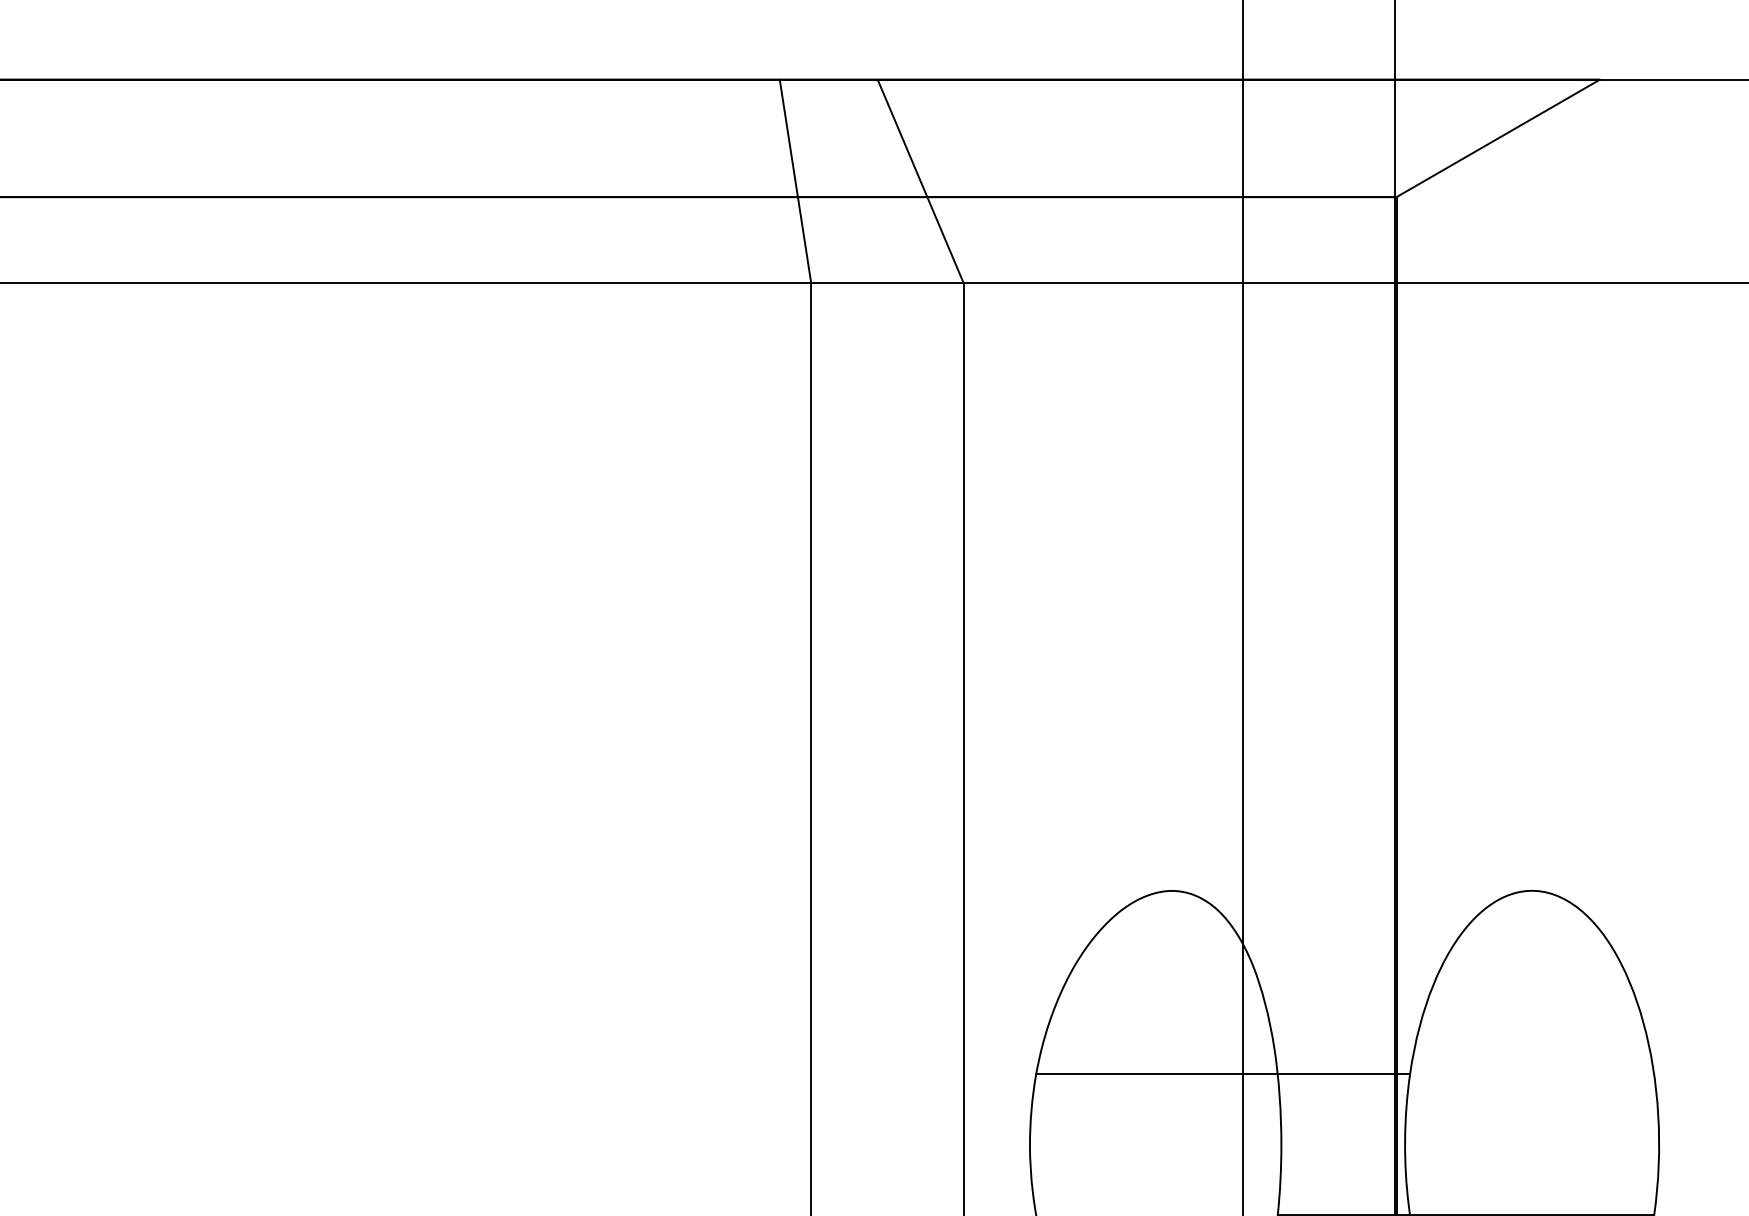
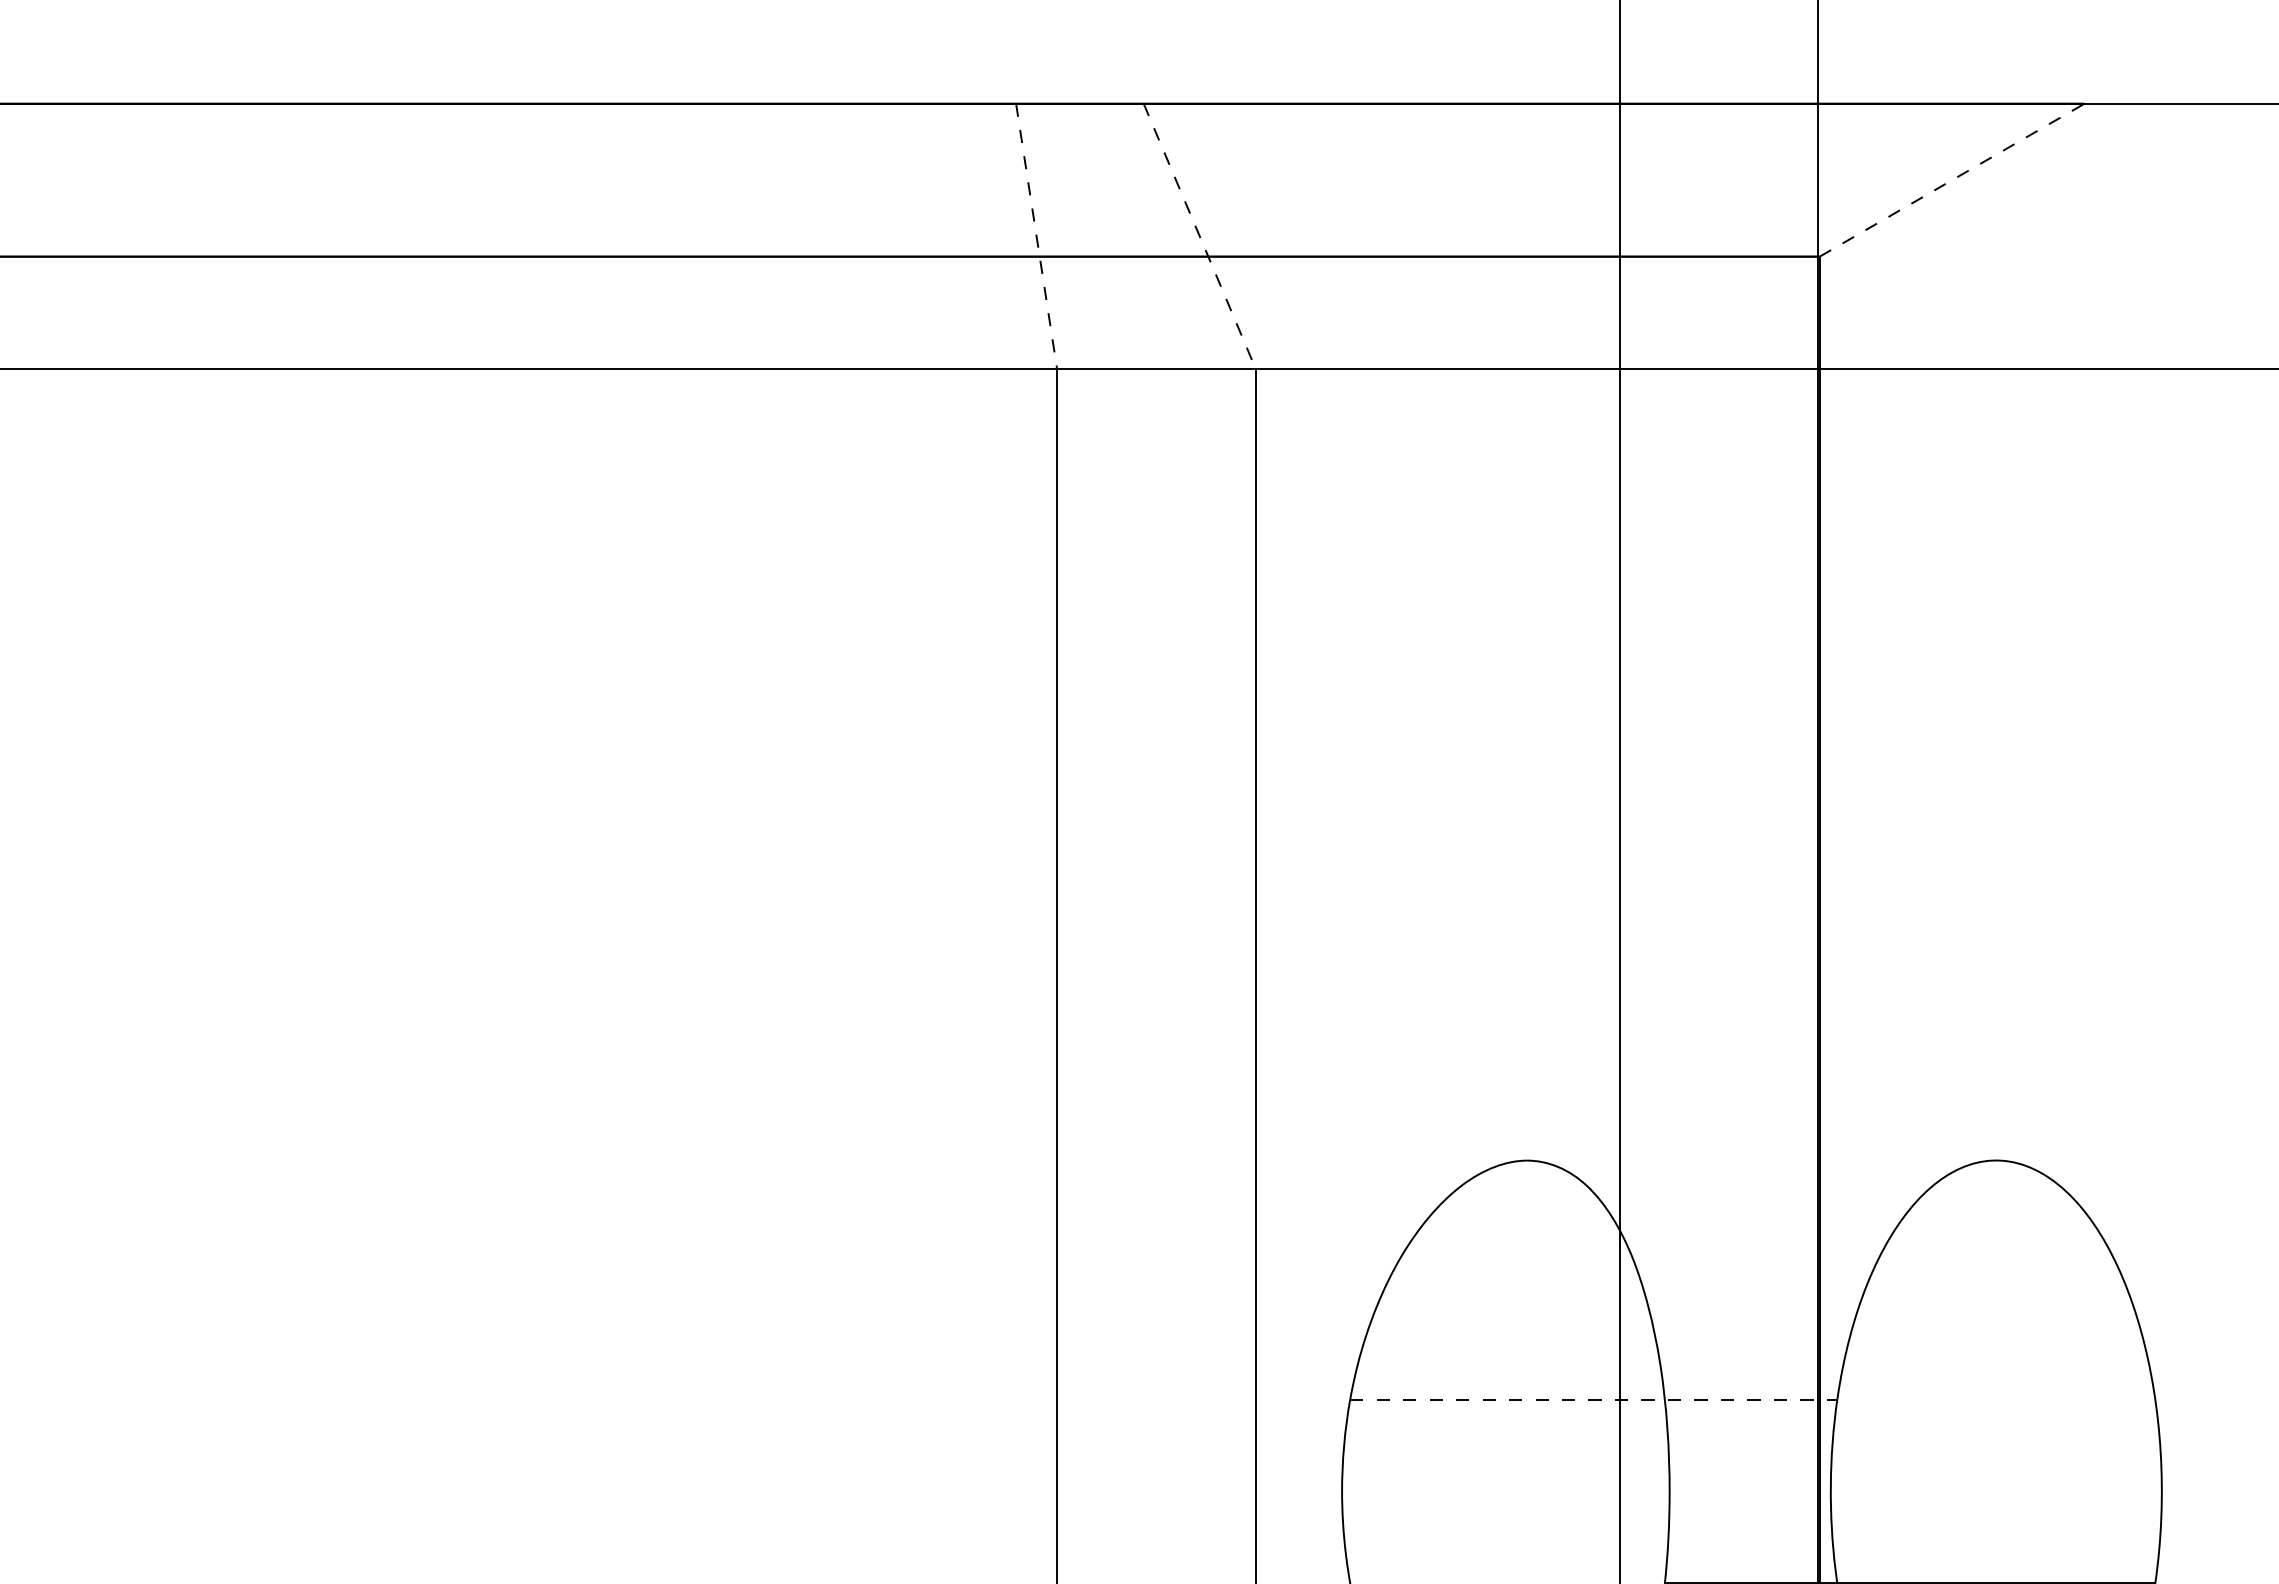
line: (1498, 138) -> (1952, 180), solid -> dashed
line: (795, 181) -> (1036, 236), solid -> dashed
line: (920, 181) -> (1199, 236), solid -> dashed
line: (1222, 1074) -> (1593, 1399), solid -> dashed

